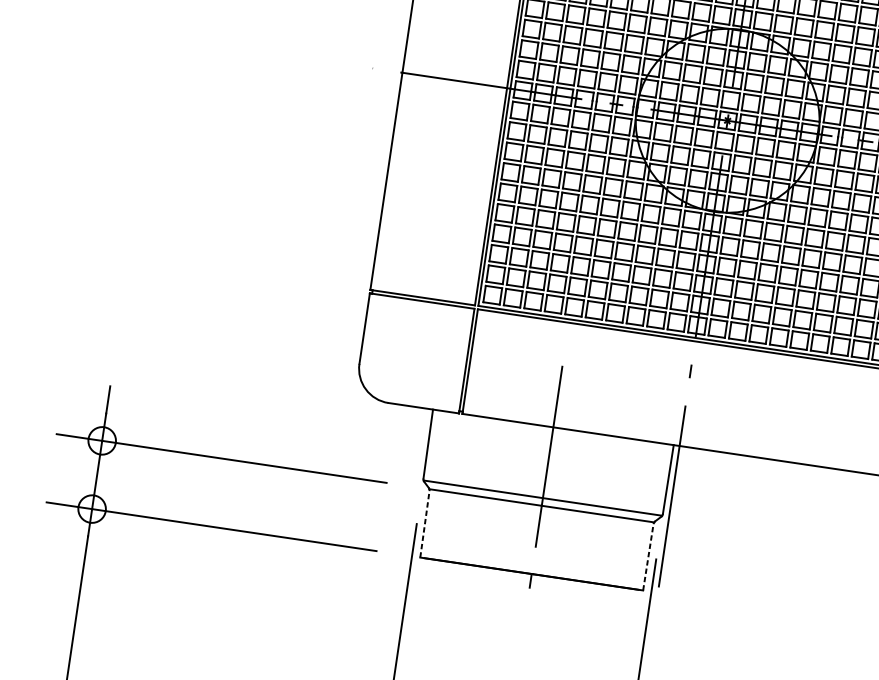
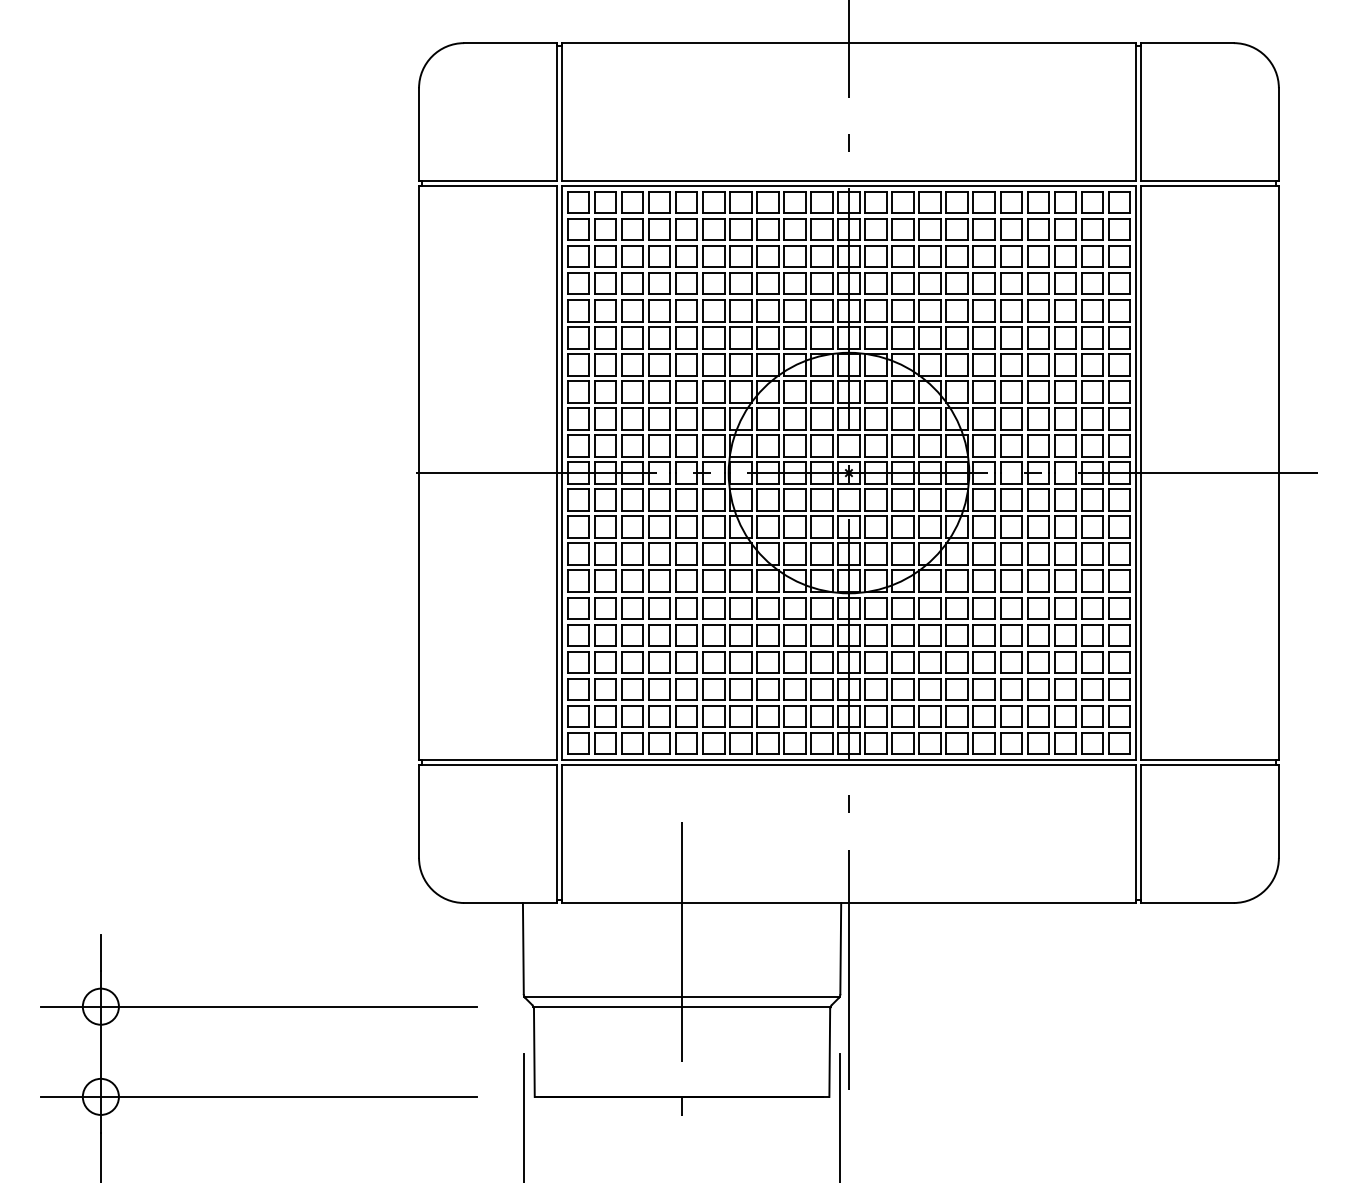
line: (424, 524) -> (534, 1053), dashed -> solid
line: (648, 557) -> (829, 1053), dashed -> solid

